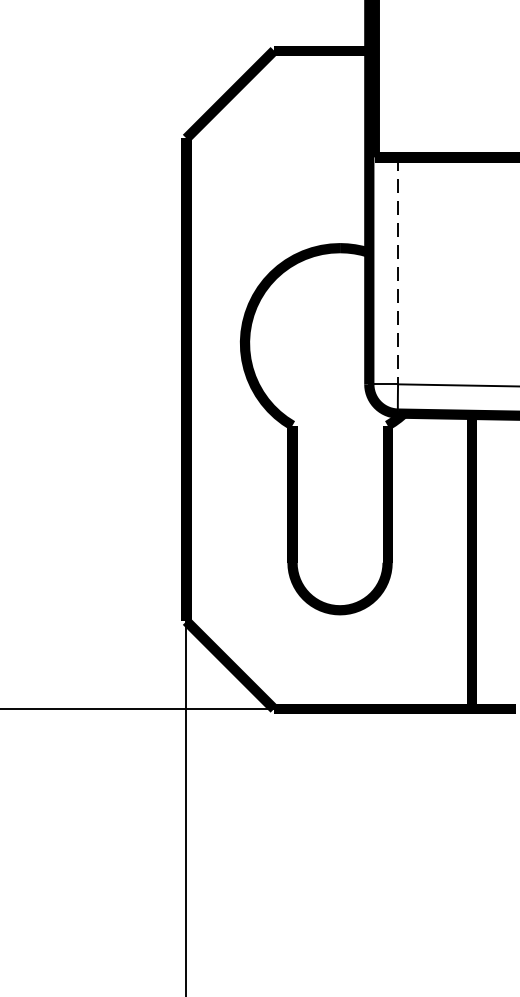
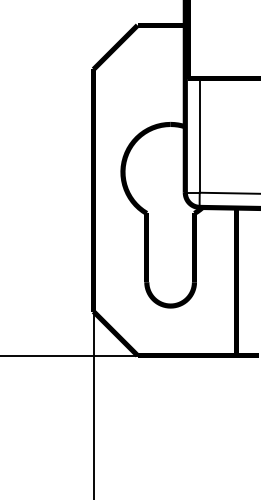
line: (397, 270) -> (199, 135), dashed -> solid

